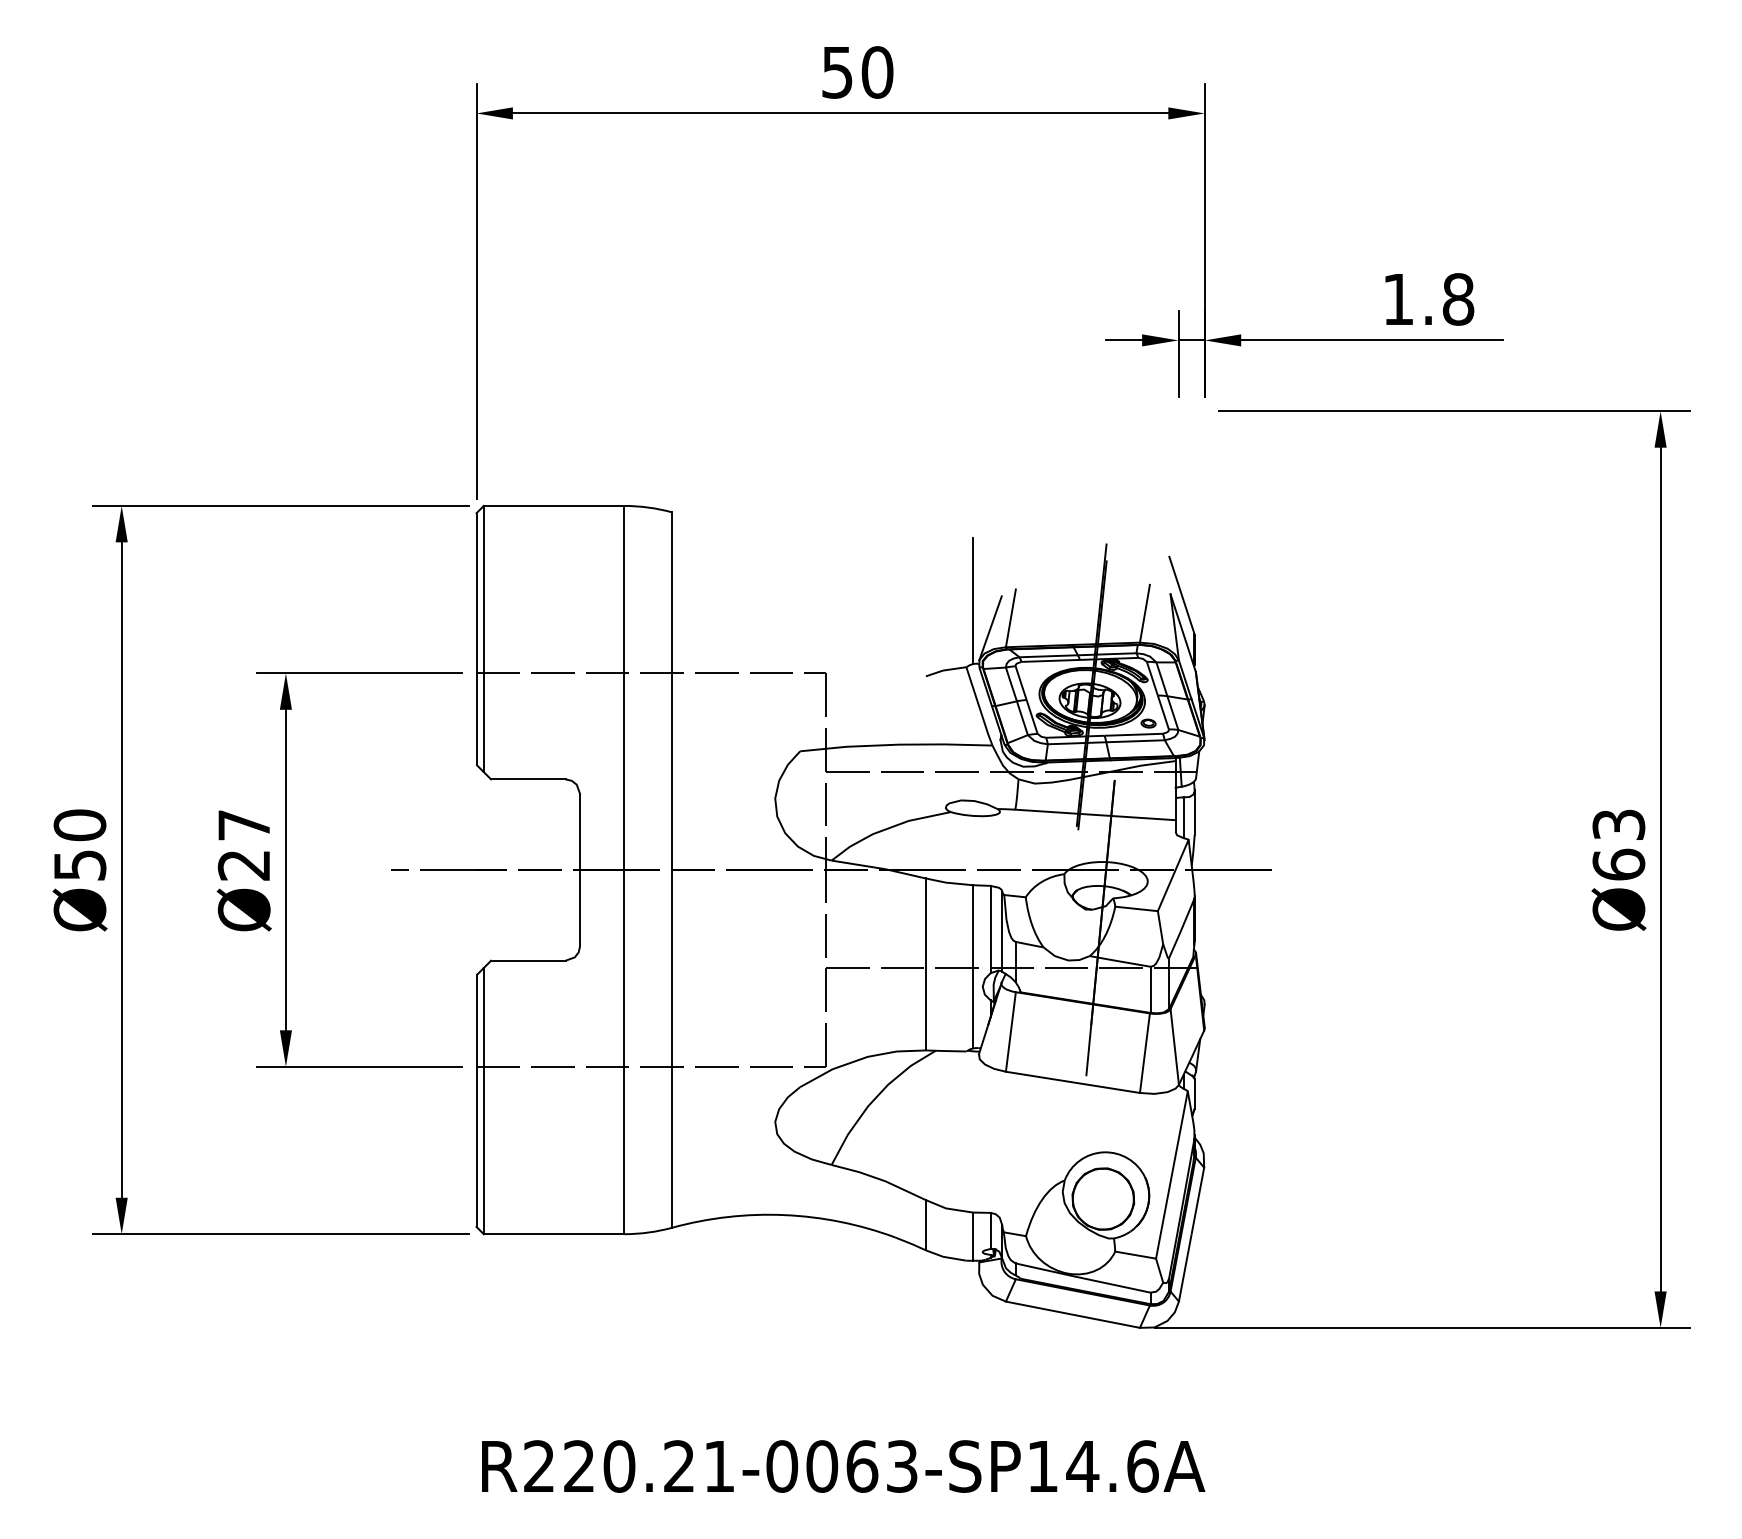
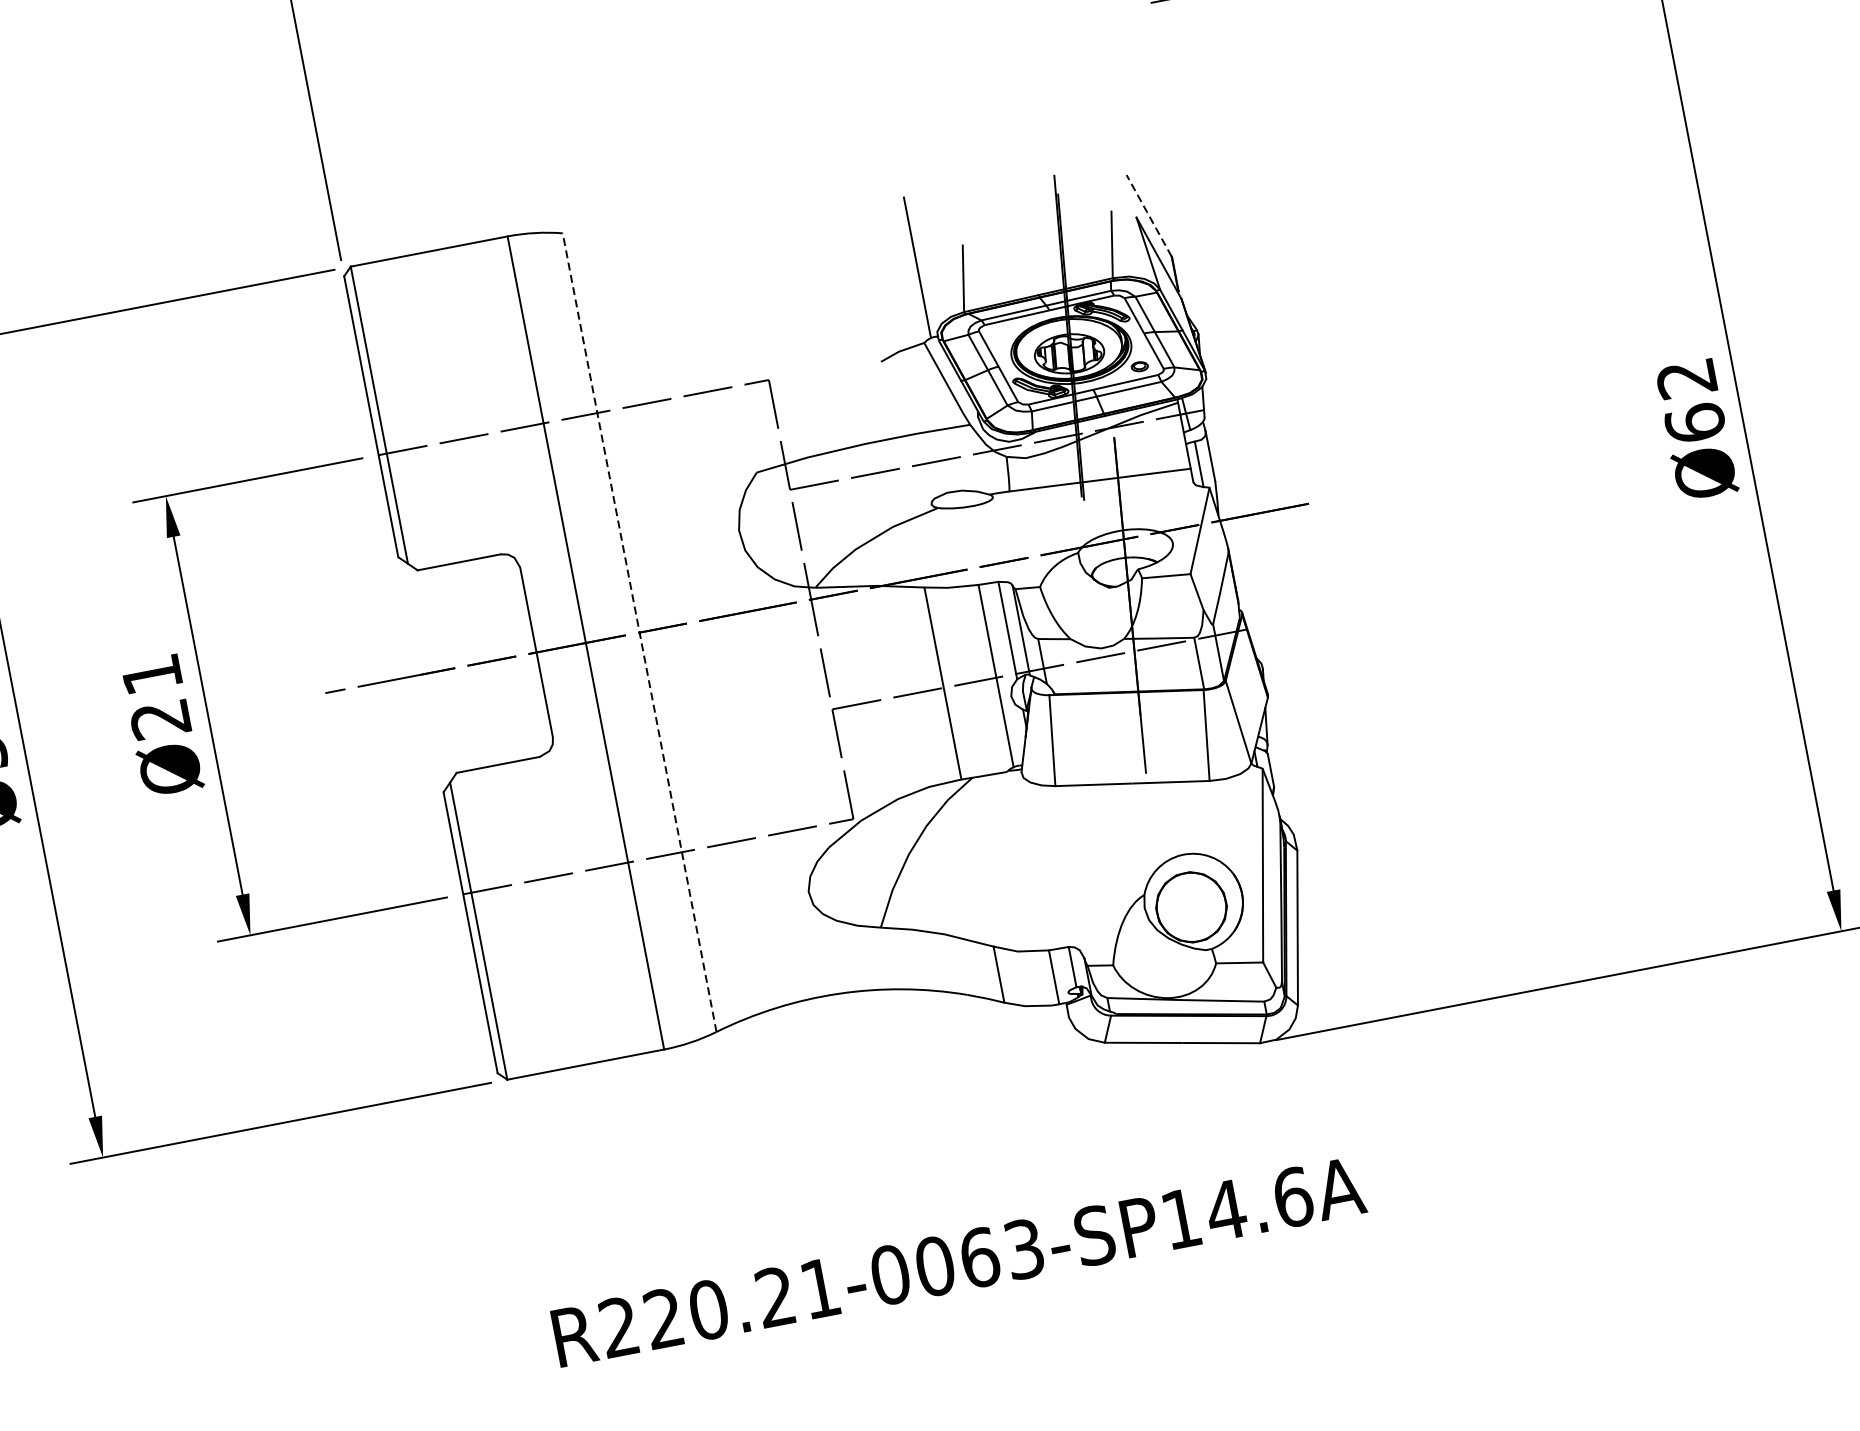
line: (1181, 594) -> (1148, 215), solid -> dashed
line: (990, 628) -> (942, 294), removed
text: (1618, 824) -> (1686, 378), Ø63 -> Ø62
text: (243, 825) -> (151, 675), Ø27 -> Ø21
line: (672, 870) -> (639, 633), solid -> dashed

